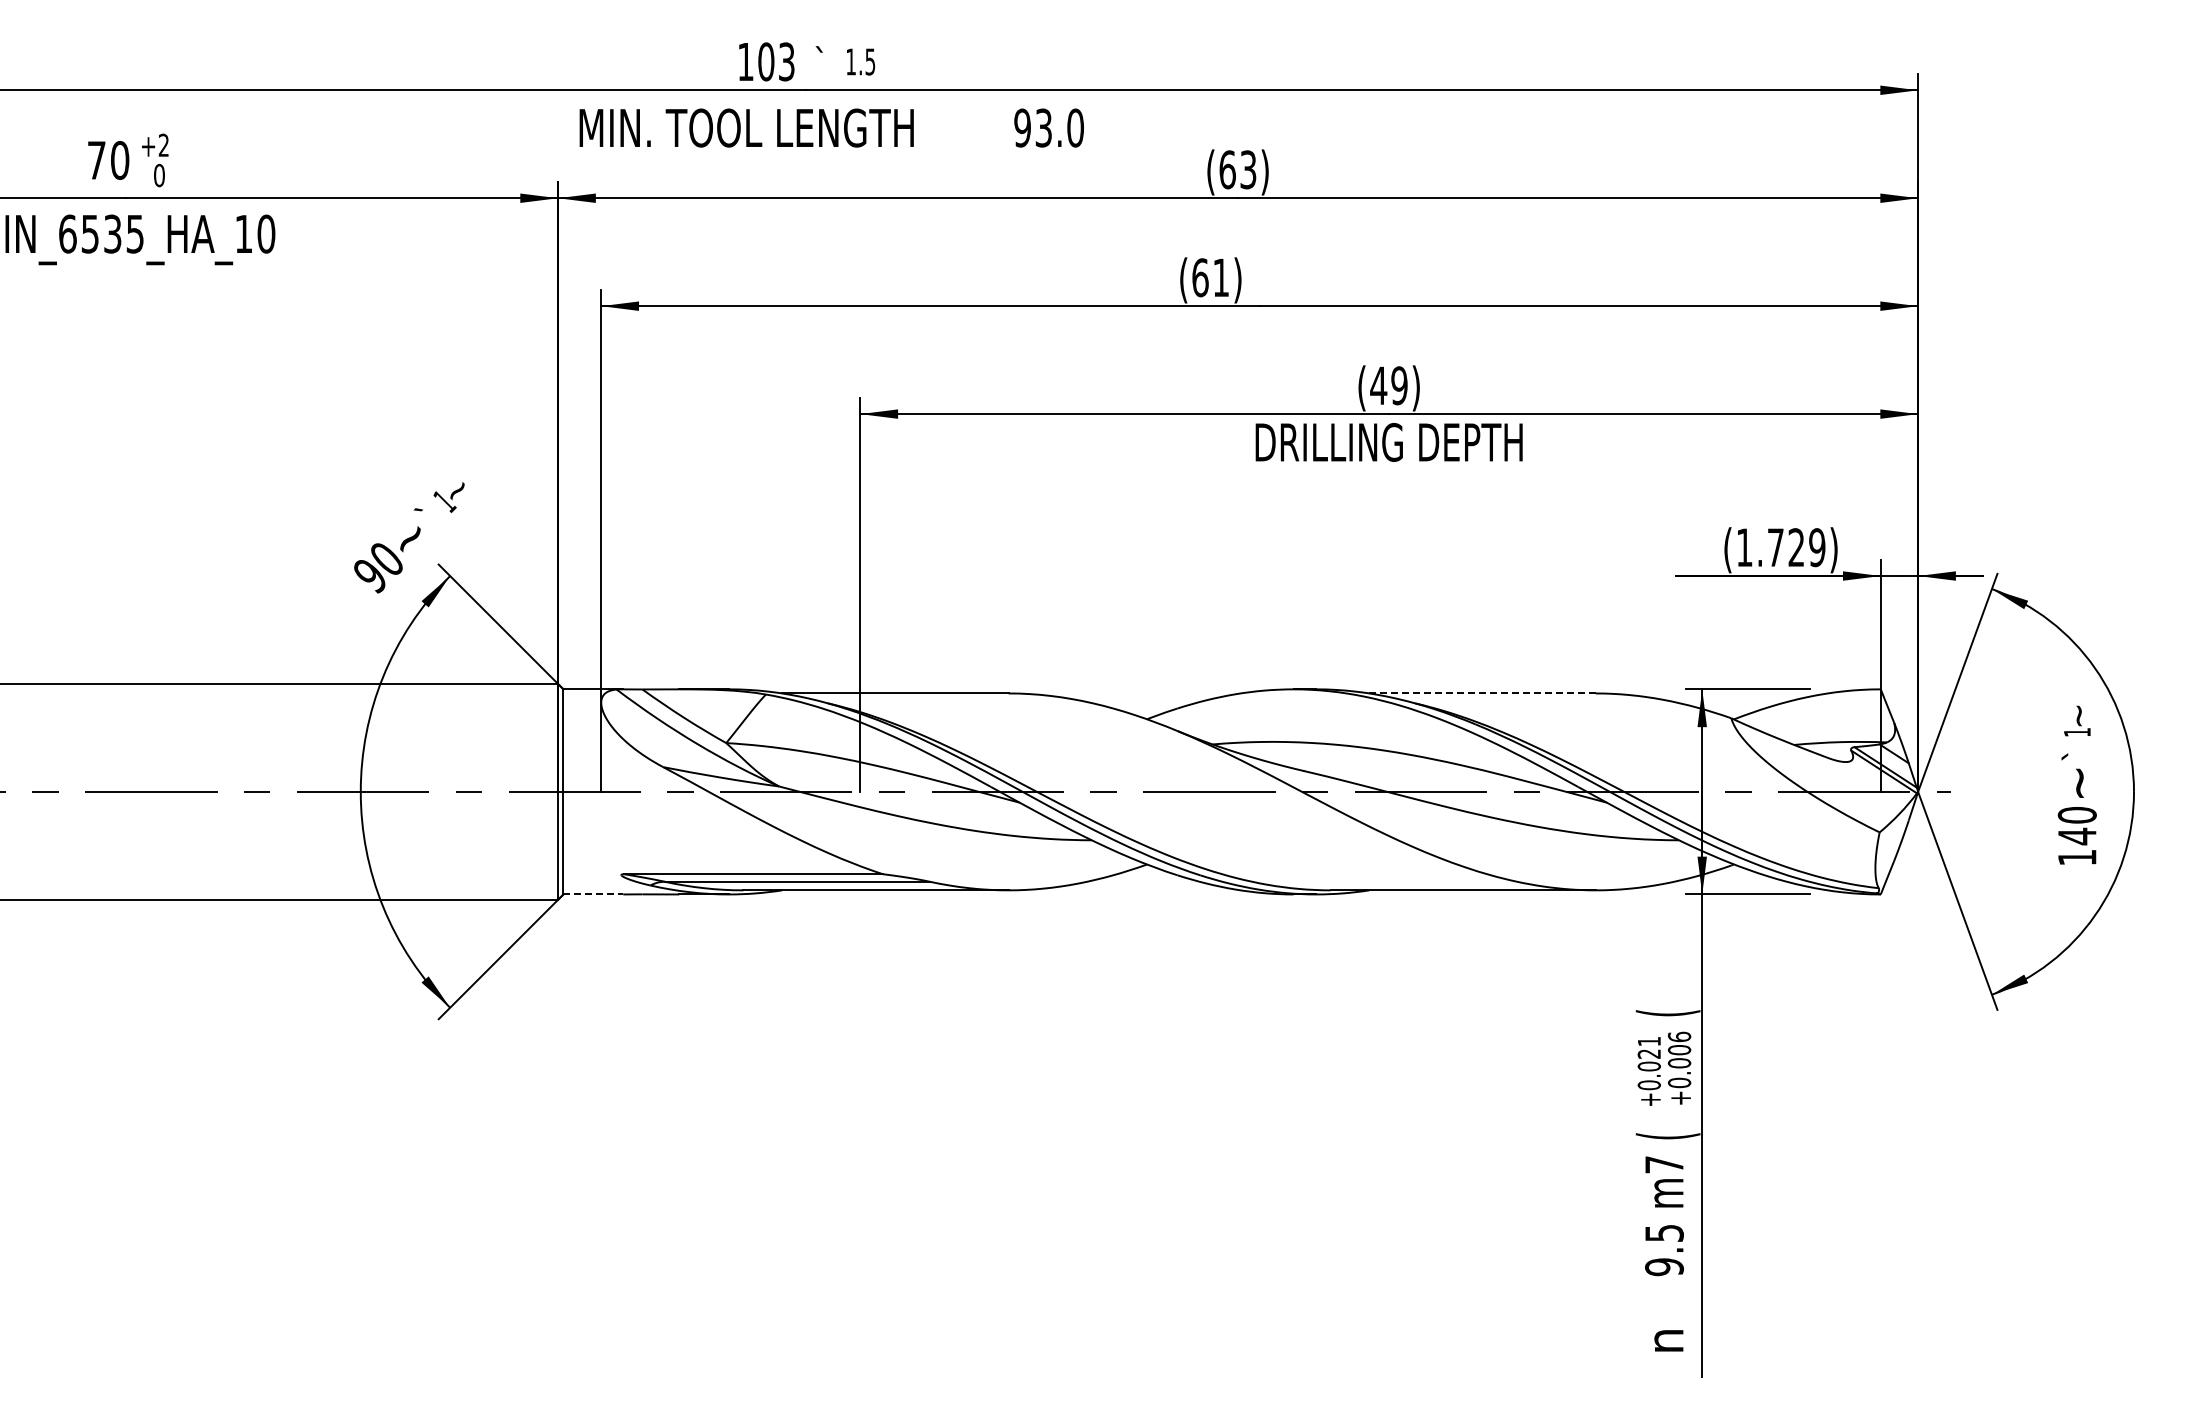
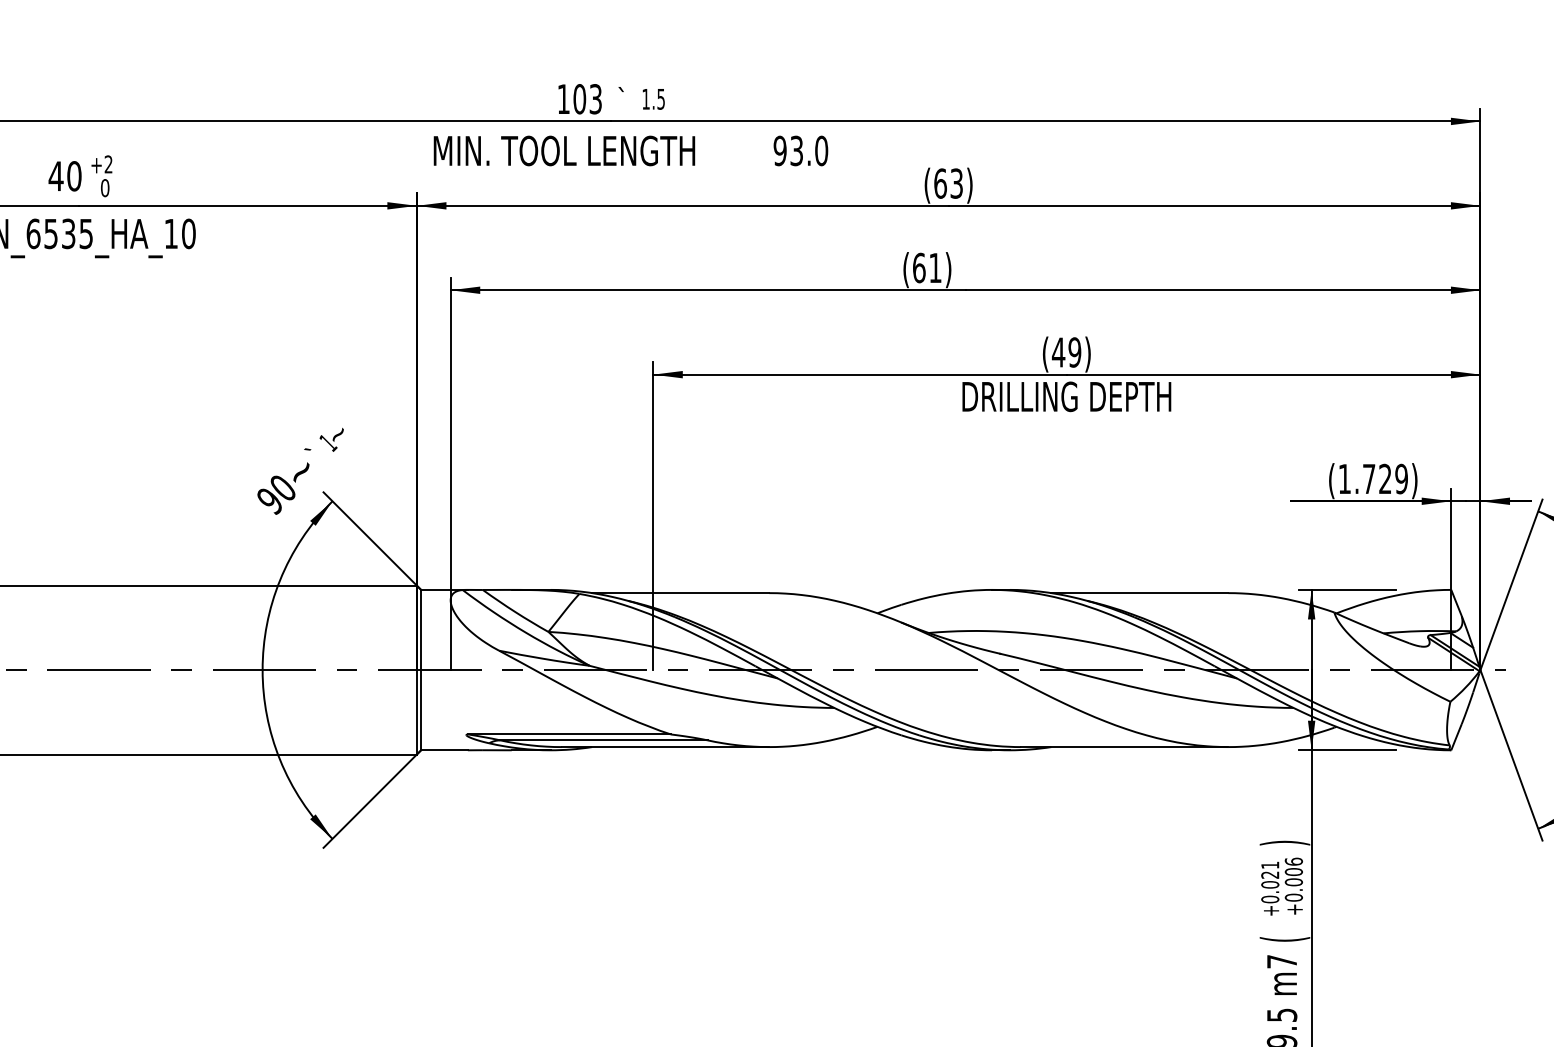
text: (96, 160) -> (55, 176), 70 -> 40
line: (1482, 693) -> (1139, 593), dashed -> solid
line: (593, 894) -> (444, 750), dashed -> solid
text: (1667, 1013) -> (1284, 843), ( -> )

